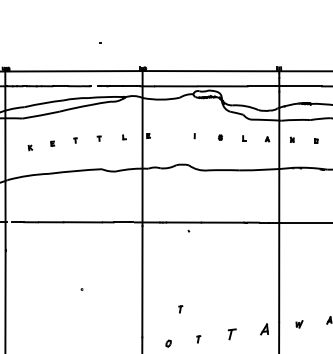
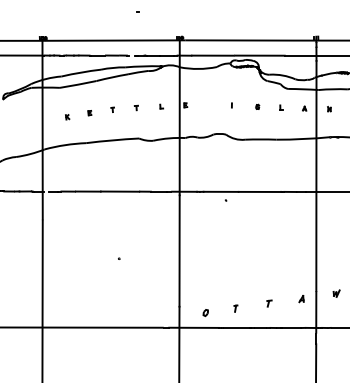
part: (180, 309) -> (217, 278), removed
part: (264, 330) -> (301, 299), size x0.62
part: (232, 334) -> (269, 303), size x0.62

